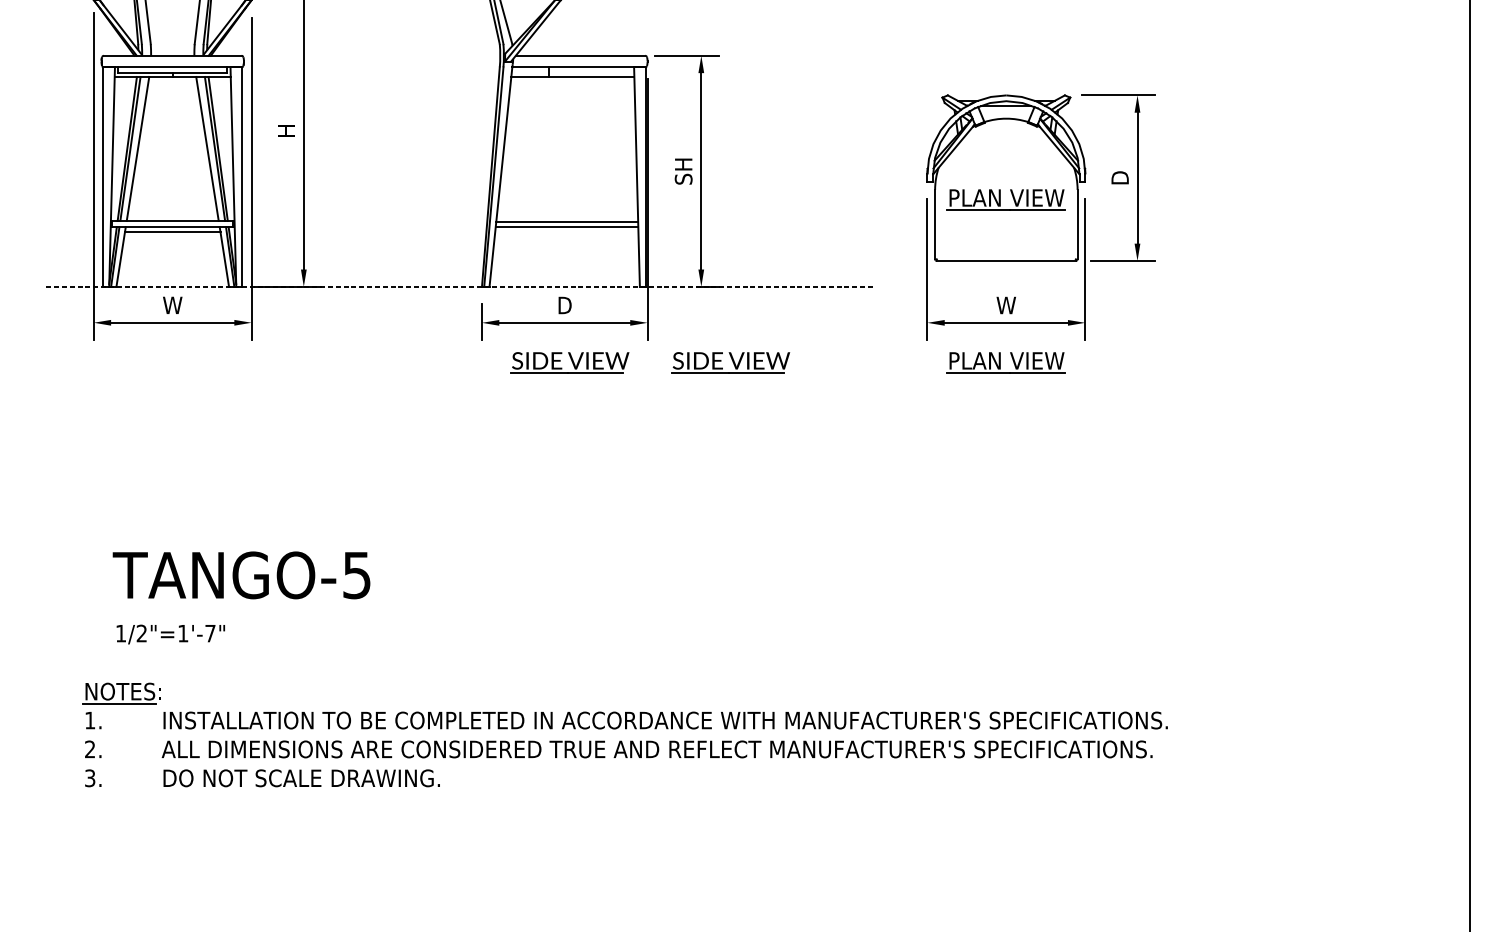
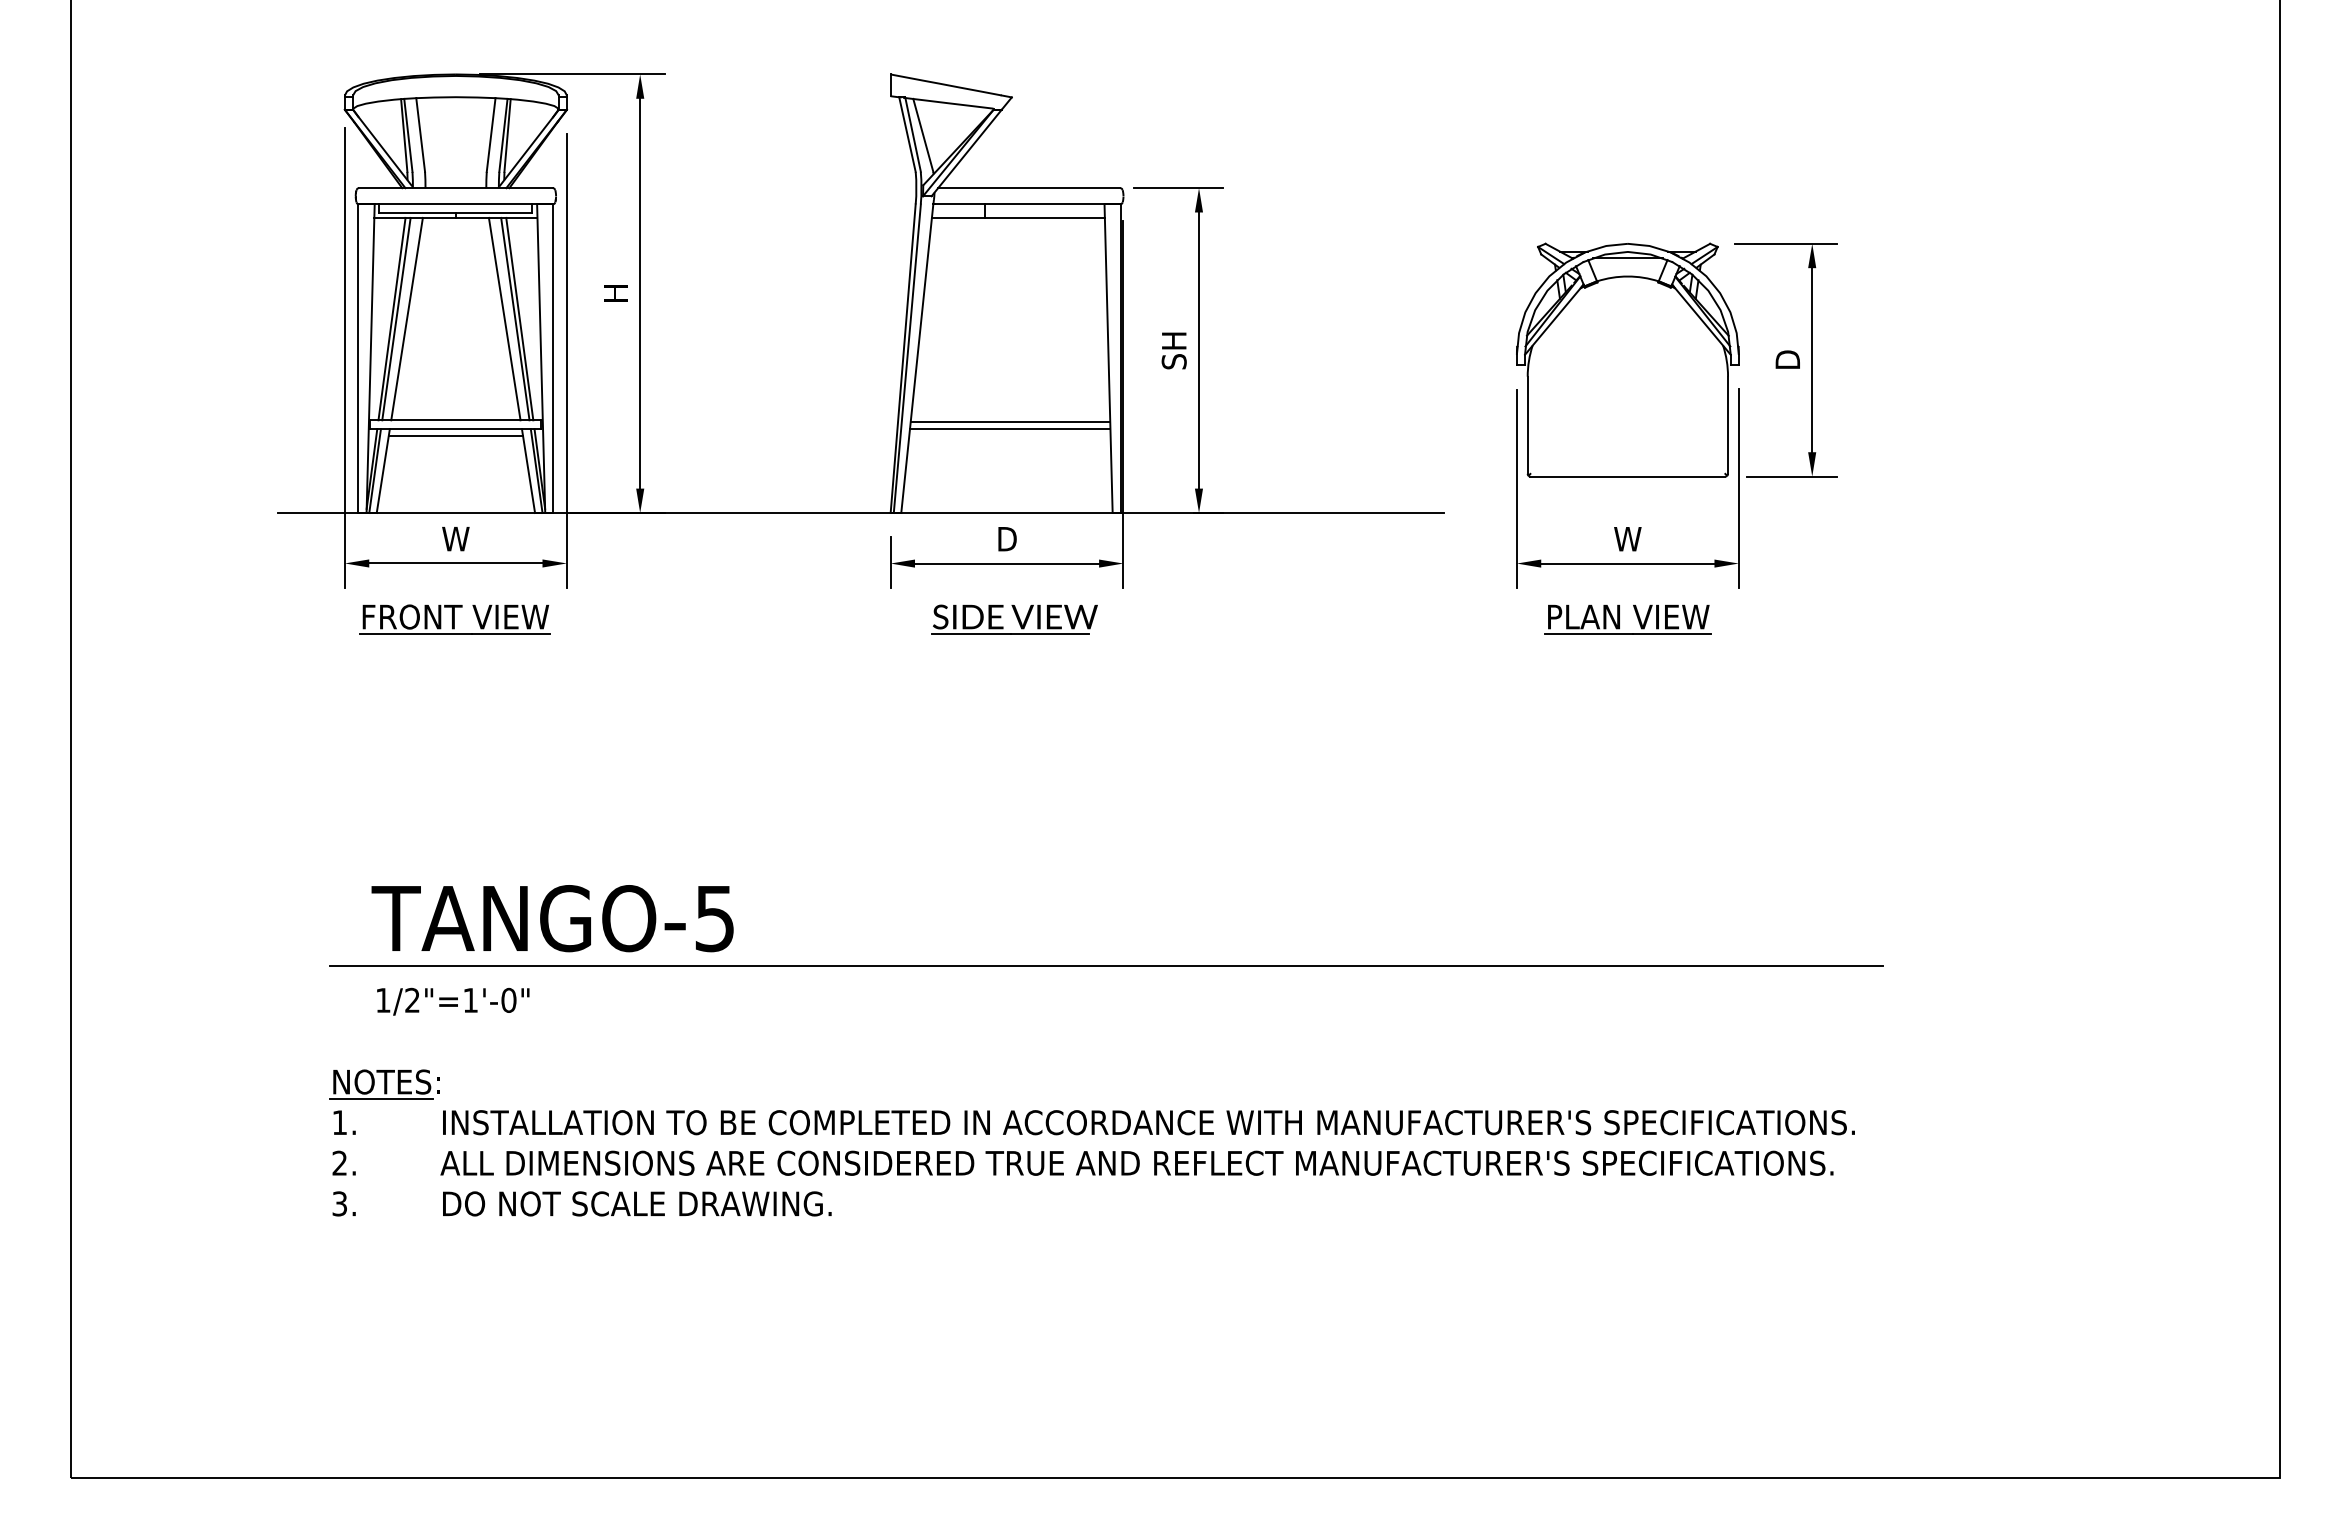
part: (1000, 199) -> (1619, 390), removed
line: (460, 287) -> (860, 513), dashed -> solid
part: (171, 362) -> (454, 619), added
part: (730, 362) -> (1240, 619), removed
line: (635, 608) -> (1106, 965), added
text: (210, 632) -> (508, 999), 1/2"=1'-7" -> 1/2"=1'-0"

